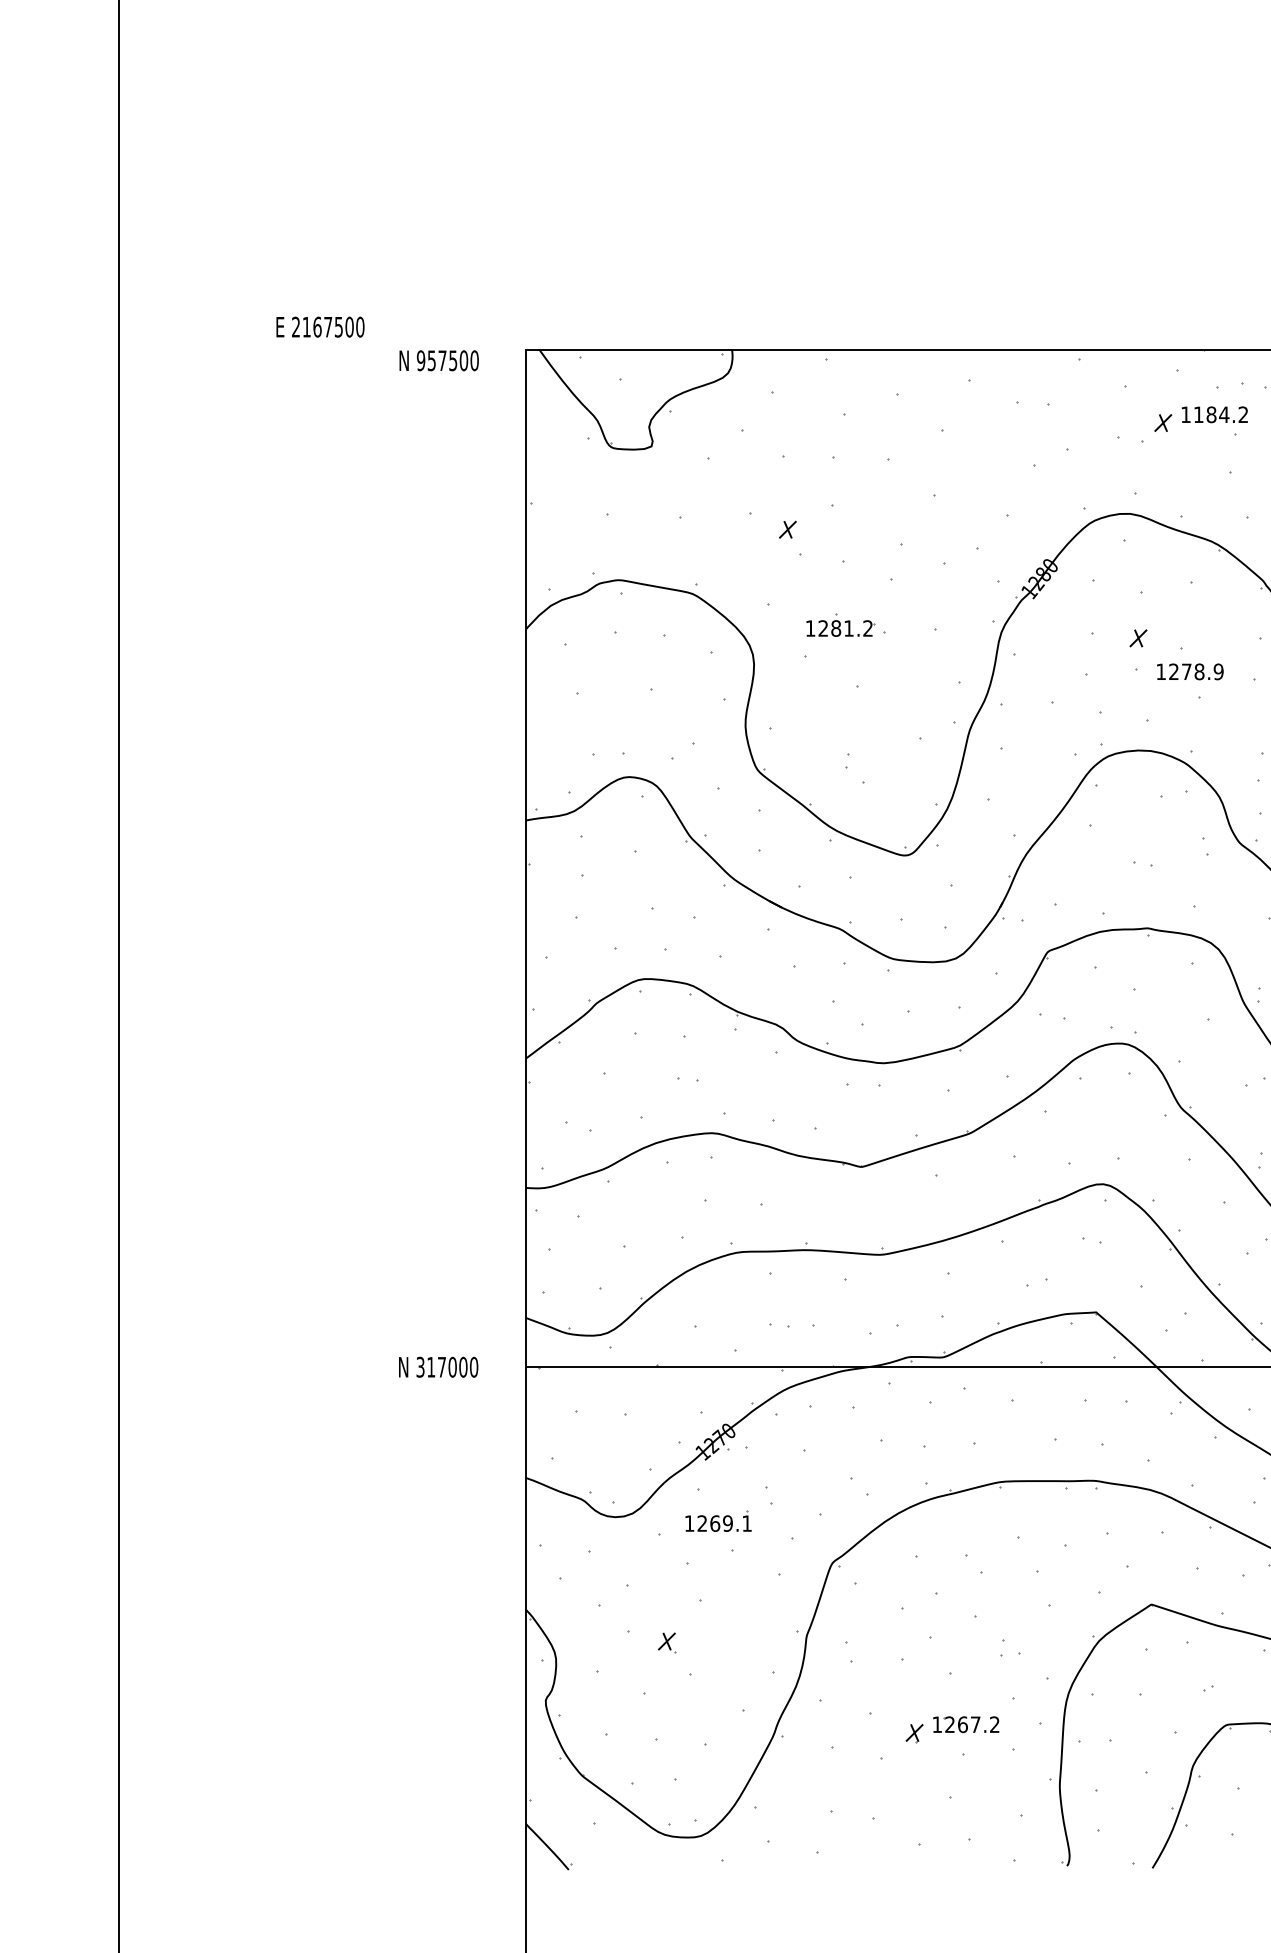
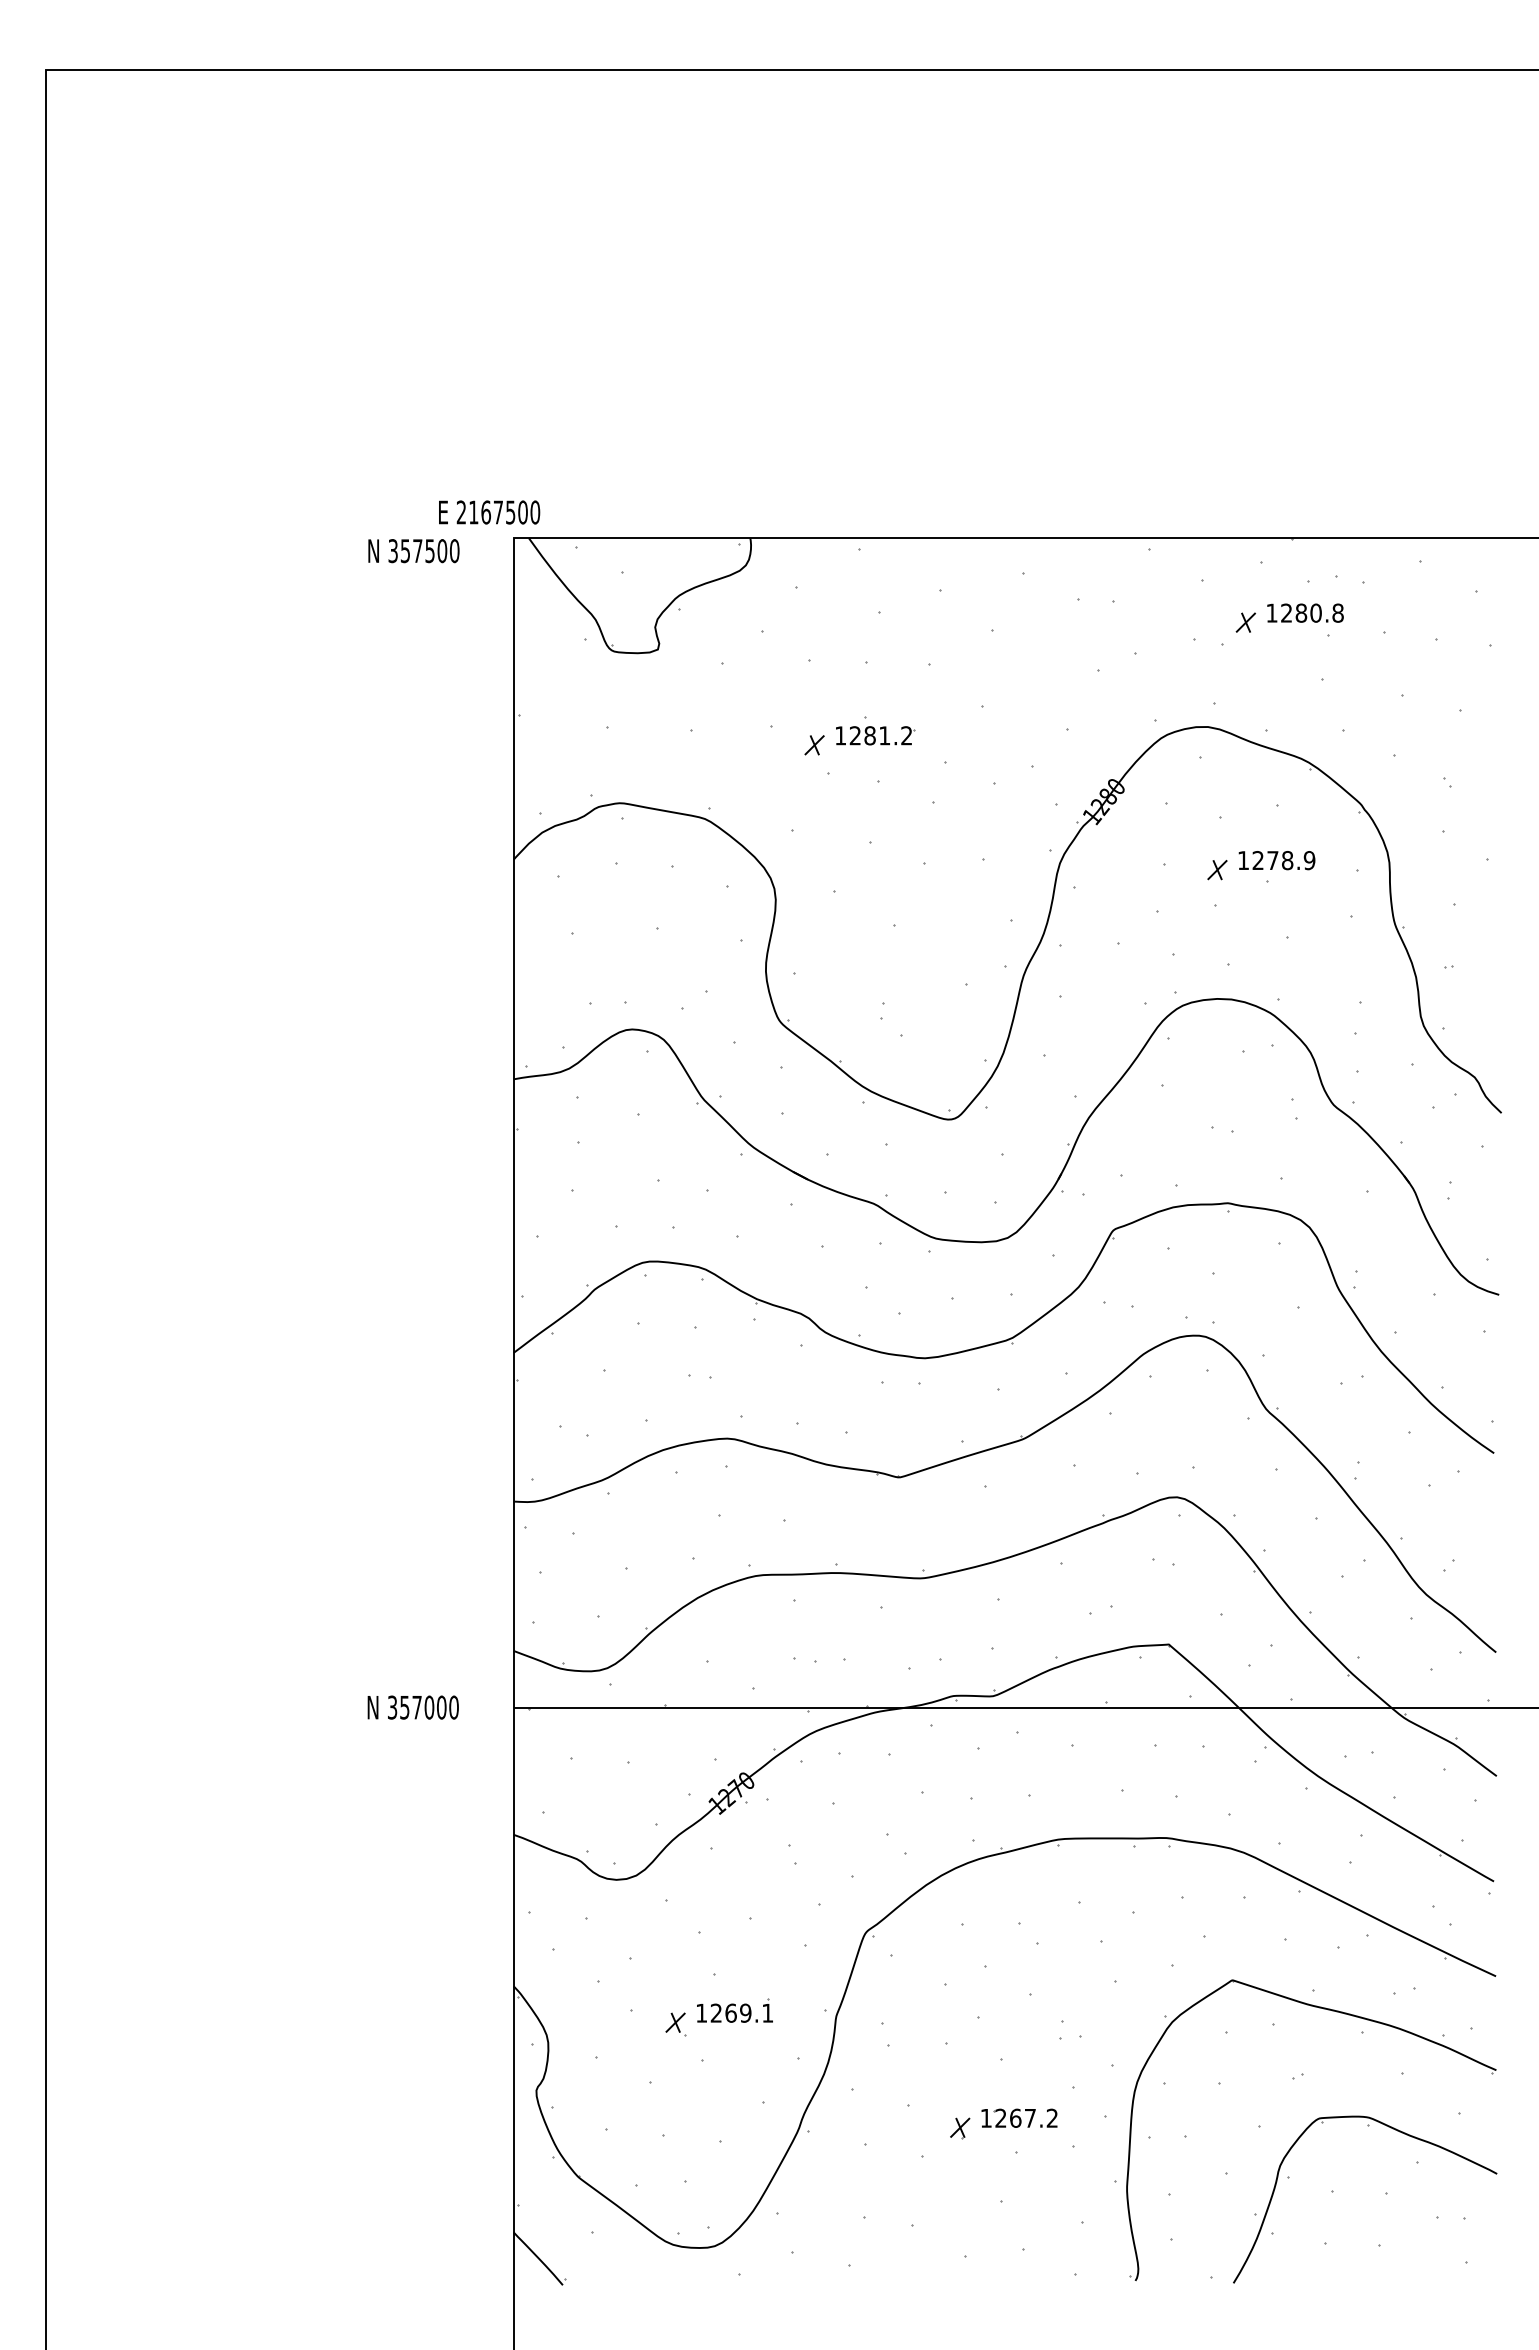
text: (320, 327) -> (489, 512), moved
text: (420, 360) -> (392, 550), 957500 -> 357500
text: (1221, 414) -> (1312, 612), 1184.2 -> 1280.8
part: (840, 628) -> (875, 735), moved
text: (1189, 671) -> (1276, 860), moved
text: (430, 1367) -> (404, 1707), 317000 -> 357000
part: (718, 1521) -> (734, 2010), moved

